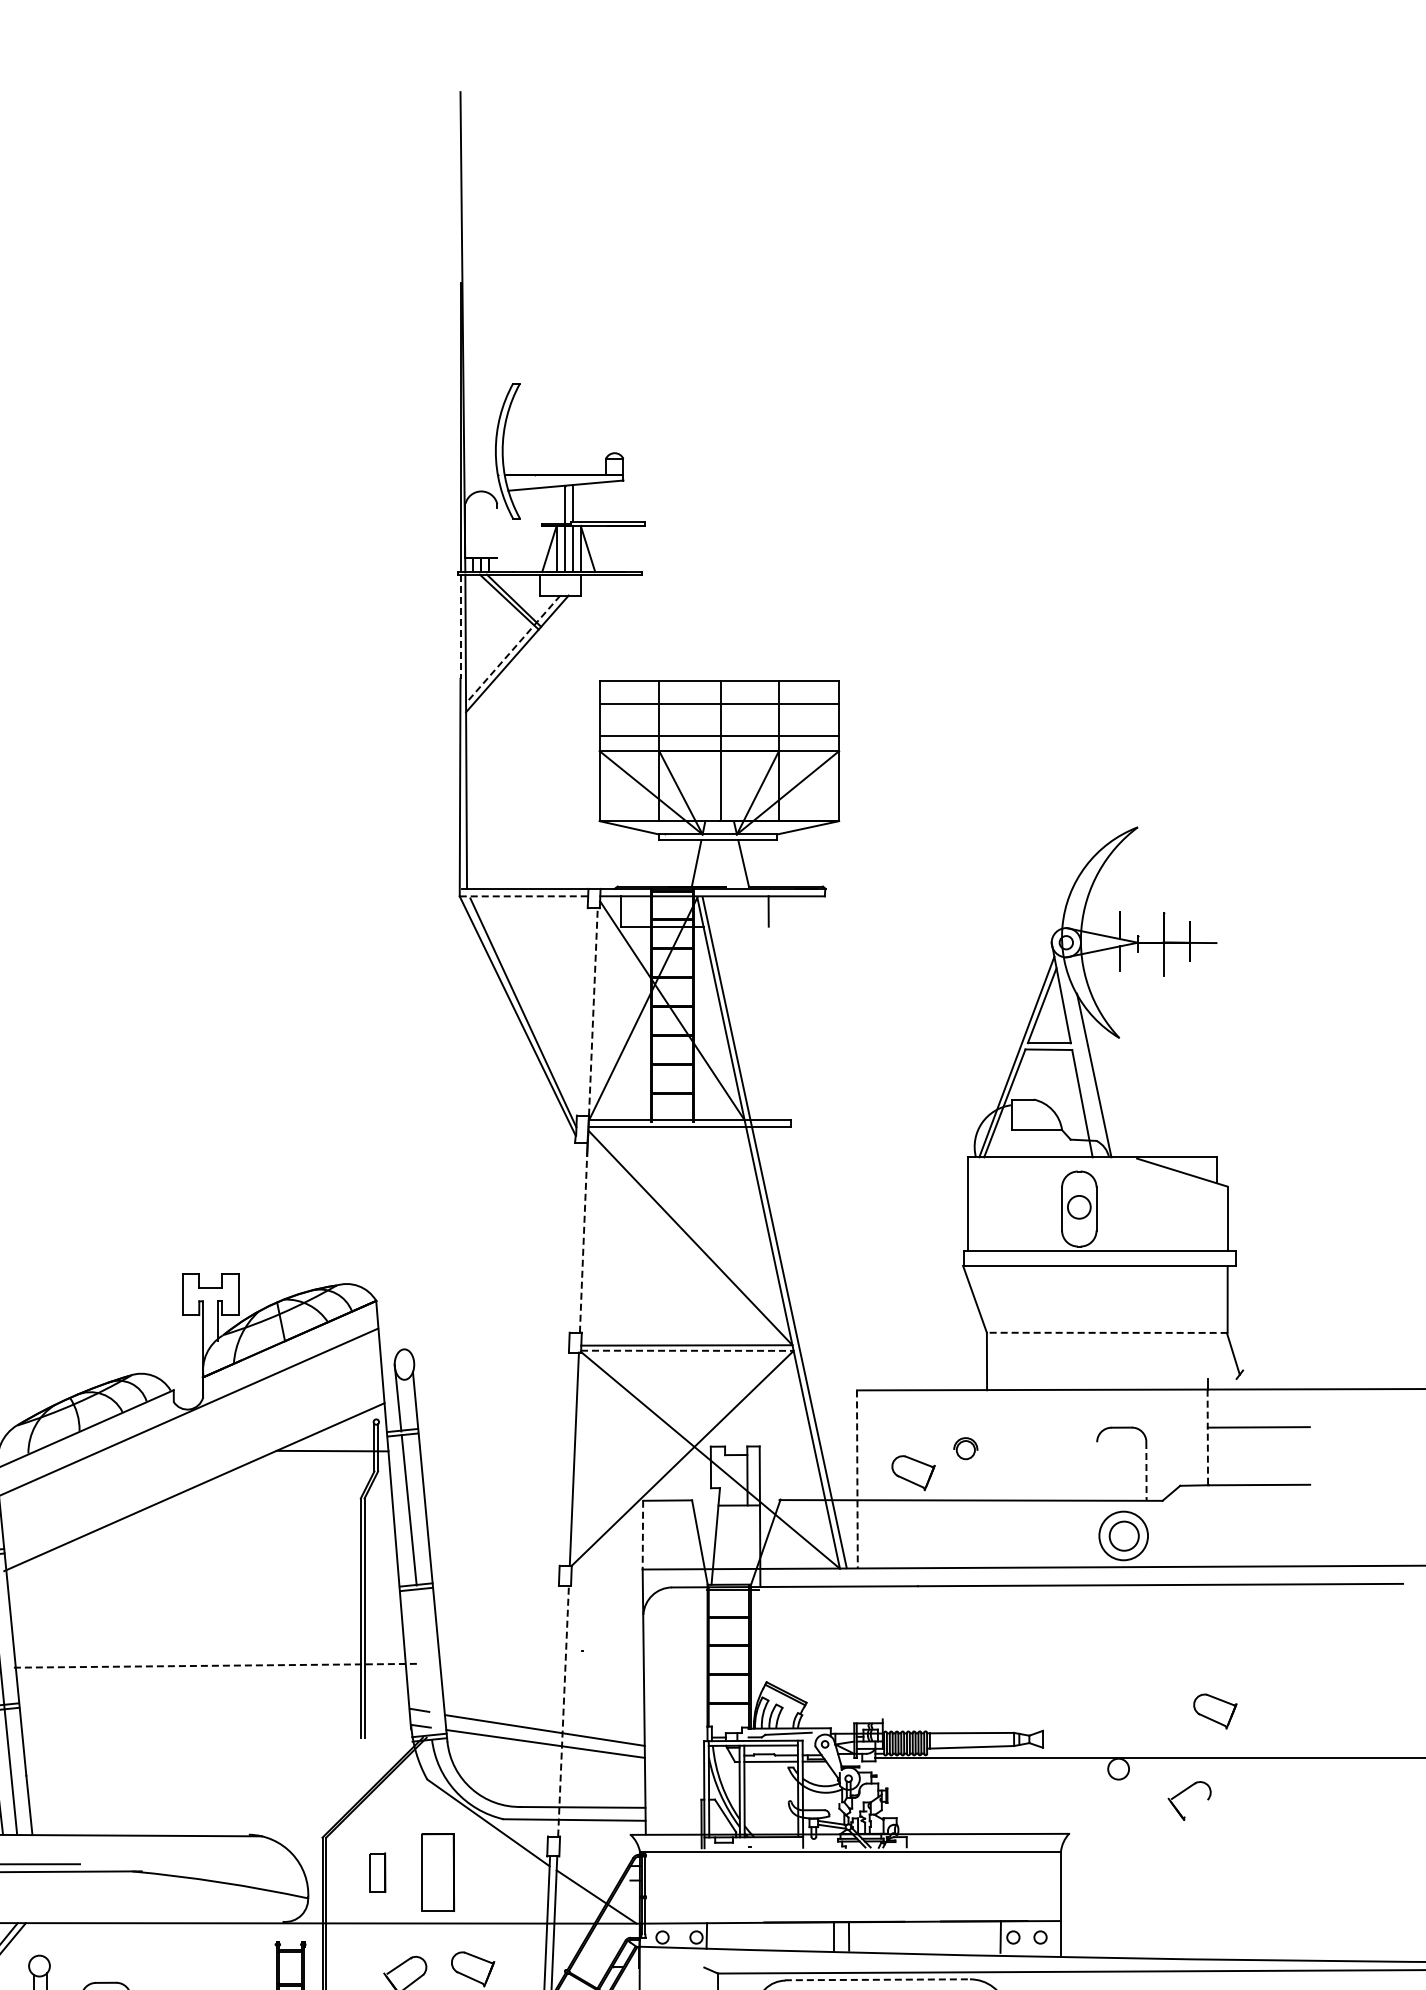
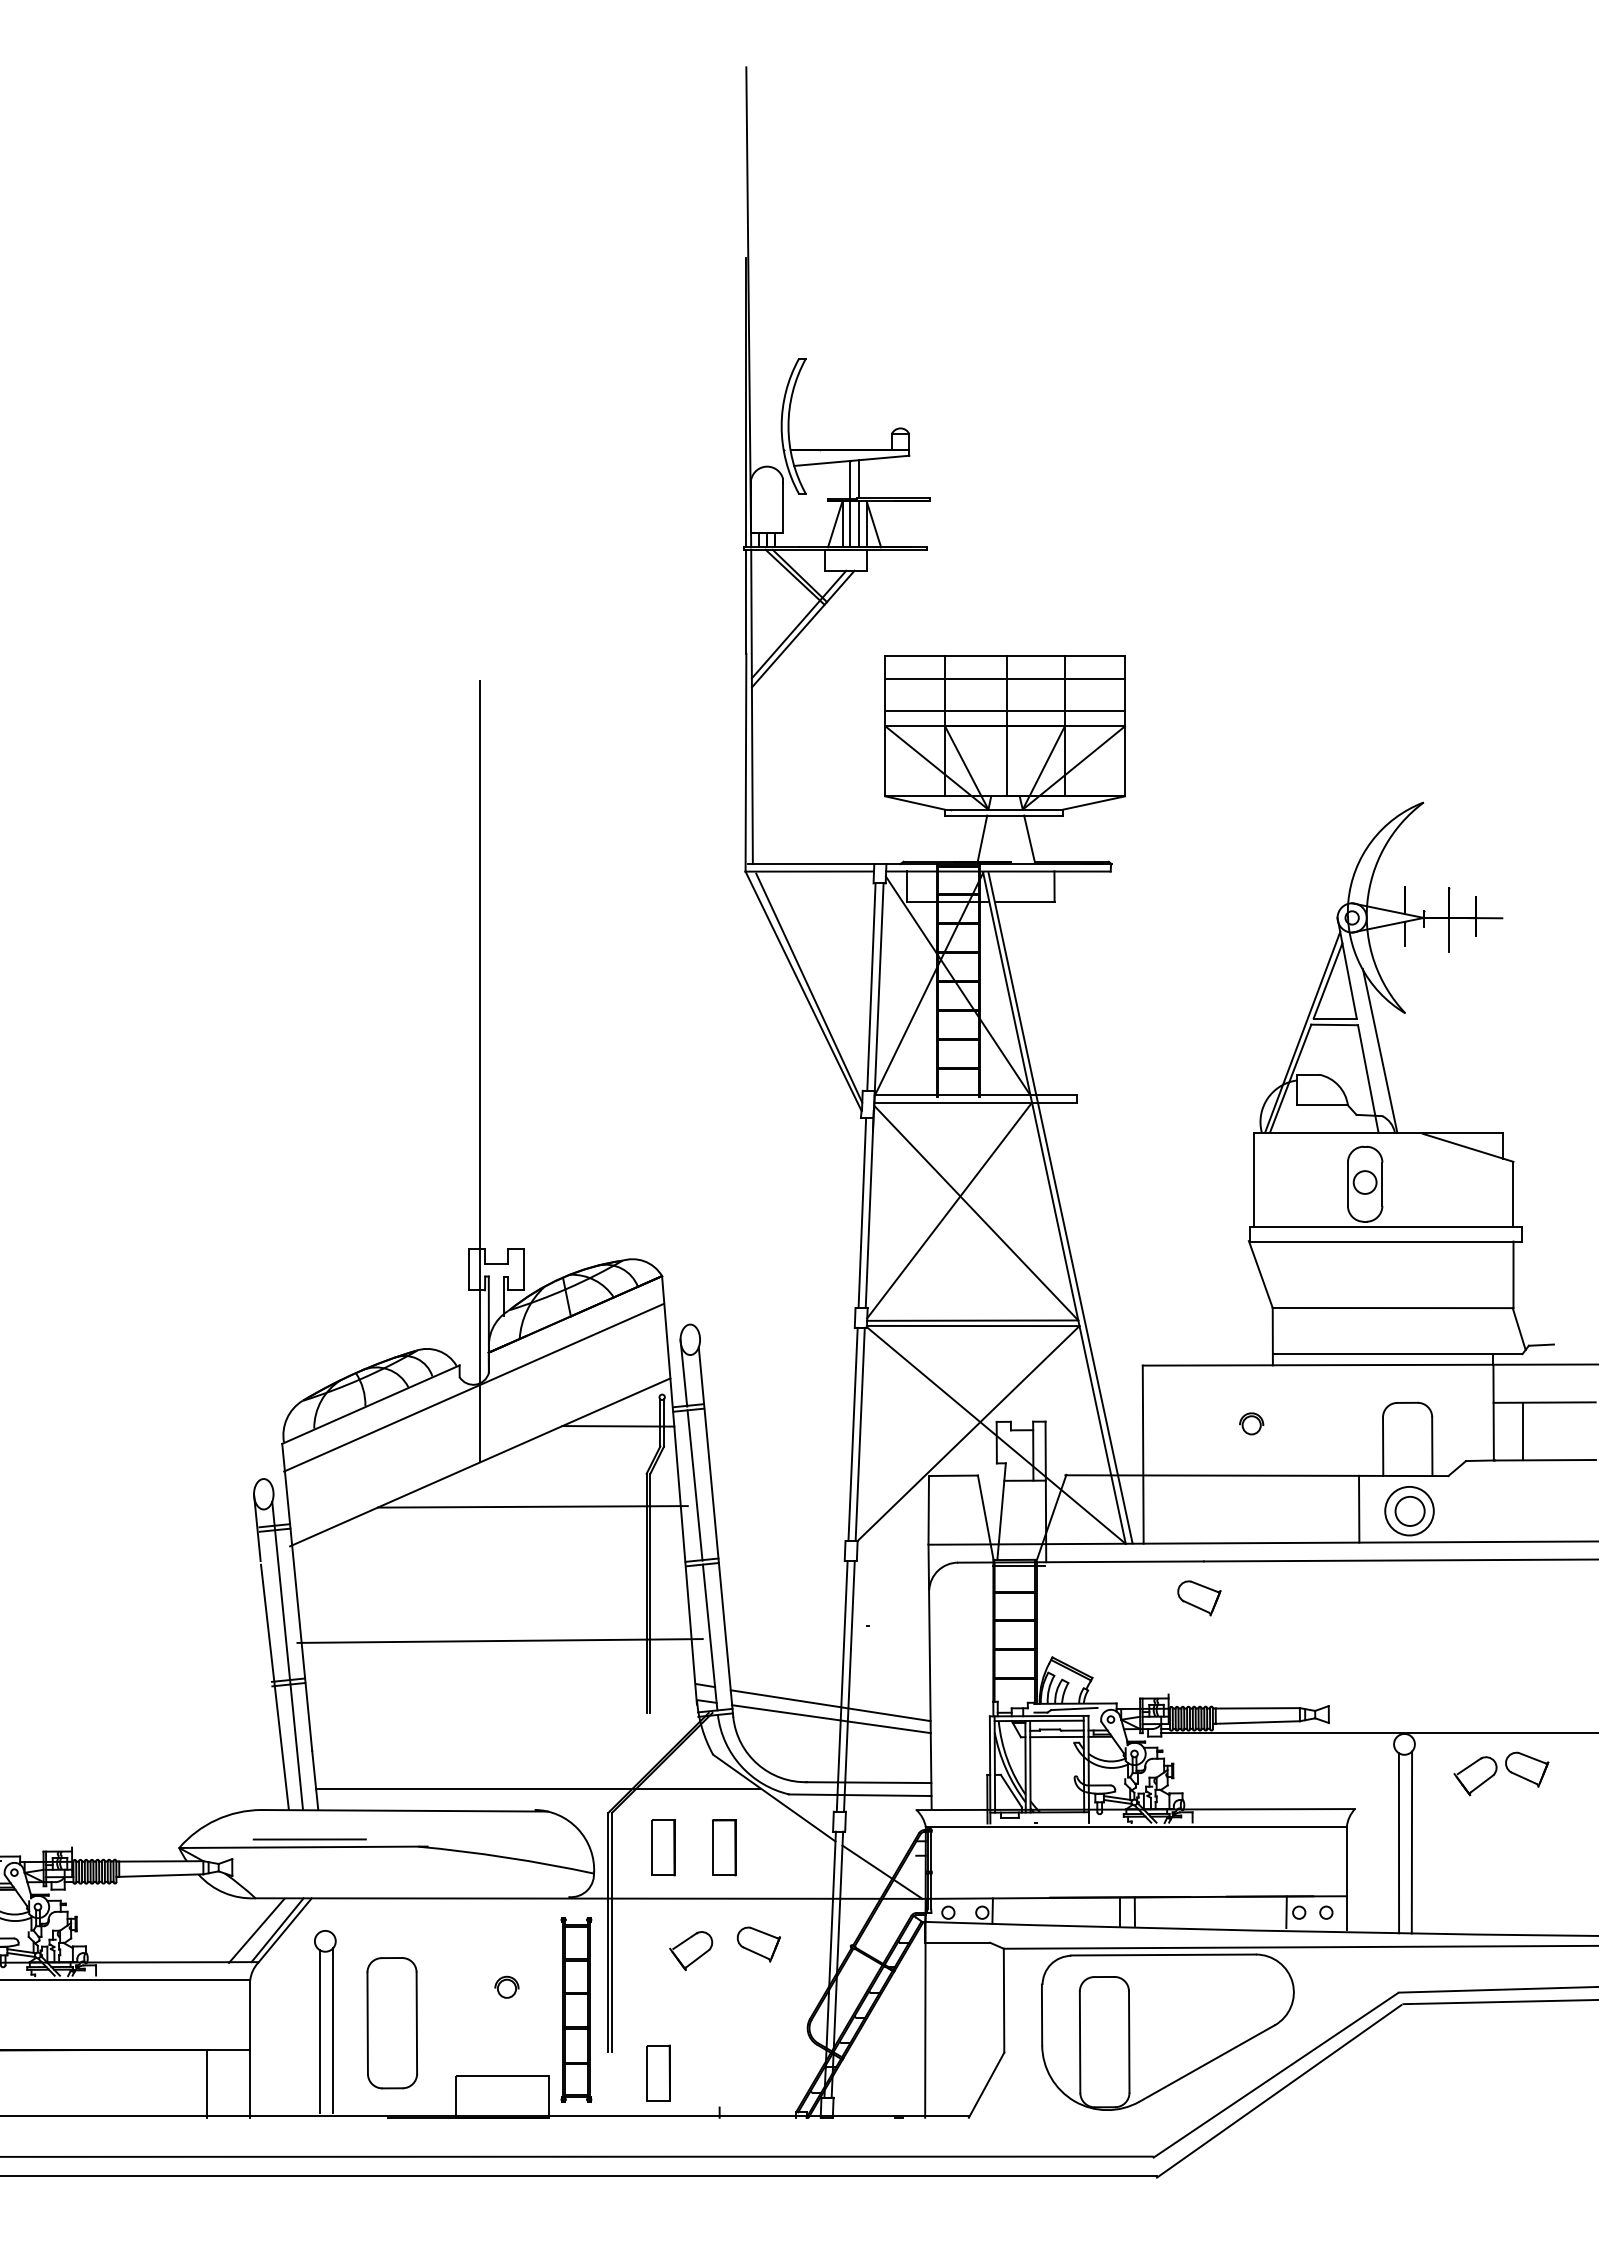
line: (497, 533) -> (783, 508), added
line: (460, 627) -> (746, 602), dashed -> solid
line: (513, 649) -> (799, 624), dashed -> solid
line: (524, 896) -> (810, 871), dashed -> solid
line: (738, 926) -> (1024, 901), added
line: (585, 1011) -> (871, 986), added
line: (593, 1012) -> (879, 987), dashed -> solid
line: (194, 1096) -> (480, 1071), added
line: (663, 1235) -> (949, 1210), added
line: (576, 1237) -> (862, 1212), added
line: (583, 1244) -> (869, 1219), dashed -> solid
line: (1106, 1333) -> (1392, 1308), dashed -> solid
line: (687, 1351) -> (973, 1326), dashed -> solid
line: (1254, 1369) -> (1540, 1344), added
line: (1111, 1379) -> (1397, 1354), added
line: (1207, 1437) -> (1493, 1412), dashed -> solid
line: (1237, 1456) -> (1523, 1431), added
line: (566, 1459) -> (852, 1434), added
line: (1097, 1471) -> (1383, 1446), added
line: (1146, 1472) -> (1432, 1447), dashed -> solid
part: (913, 1473) -> (1199, 1598), moved
line: (857, 1480) -> (1143, 1455), dashed -> solid
line: (246, 1531) -> (532, 1506), added
line: (1073, 1533) -> (1359, 1508), added
line: (642, 1535) -> (928, 1510), dashed -> solid
line: (423, 1662) -> (709, 1637), added
line: (214, 1666) -> (500, 1641), dashed -> solid
line: (555, 1710) -> (841, 1685), added
line: (563, 1710) -> (849, 1685), dashed -> solid
part: (1215, 1711) -> (1527, 1769), moved
line: (1195, 1808) -> (1481, 1783), added
line: (252, 1814) -> (538, 1789), added
line: (1125, 1867) -> (1411, 1842), added
line: (1112, 1868) -> (1398, 1843), added
part: (377, 1872) -> (663, 1847), size x1.43
part: (438, 1872) -> (724, 1847), size x0.71
line: (671, 1967) -> (957, 1942), added
line: (877, 1980) -> (1163, 1955), dashed -> solid

